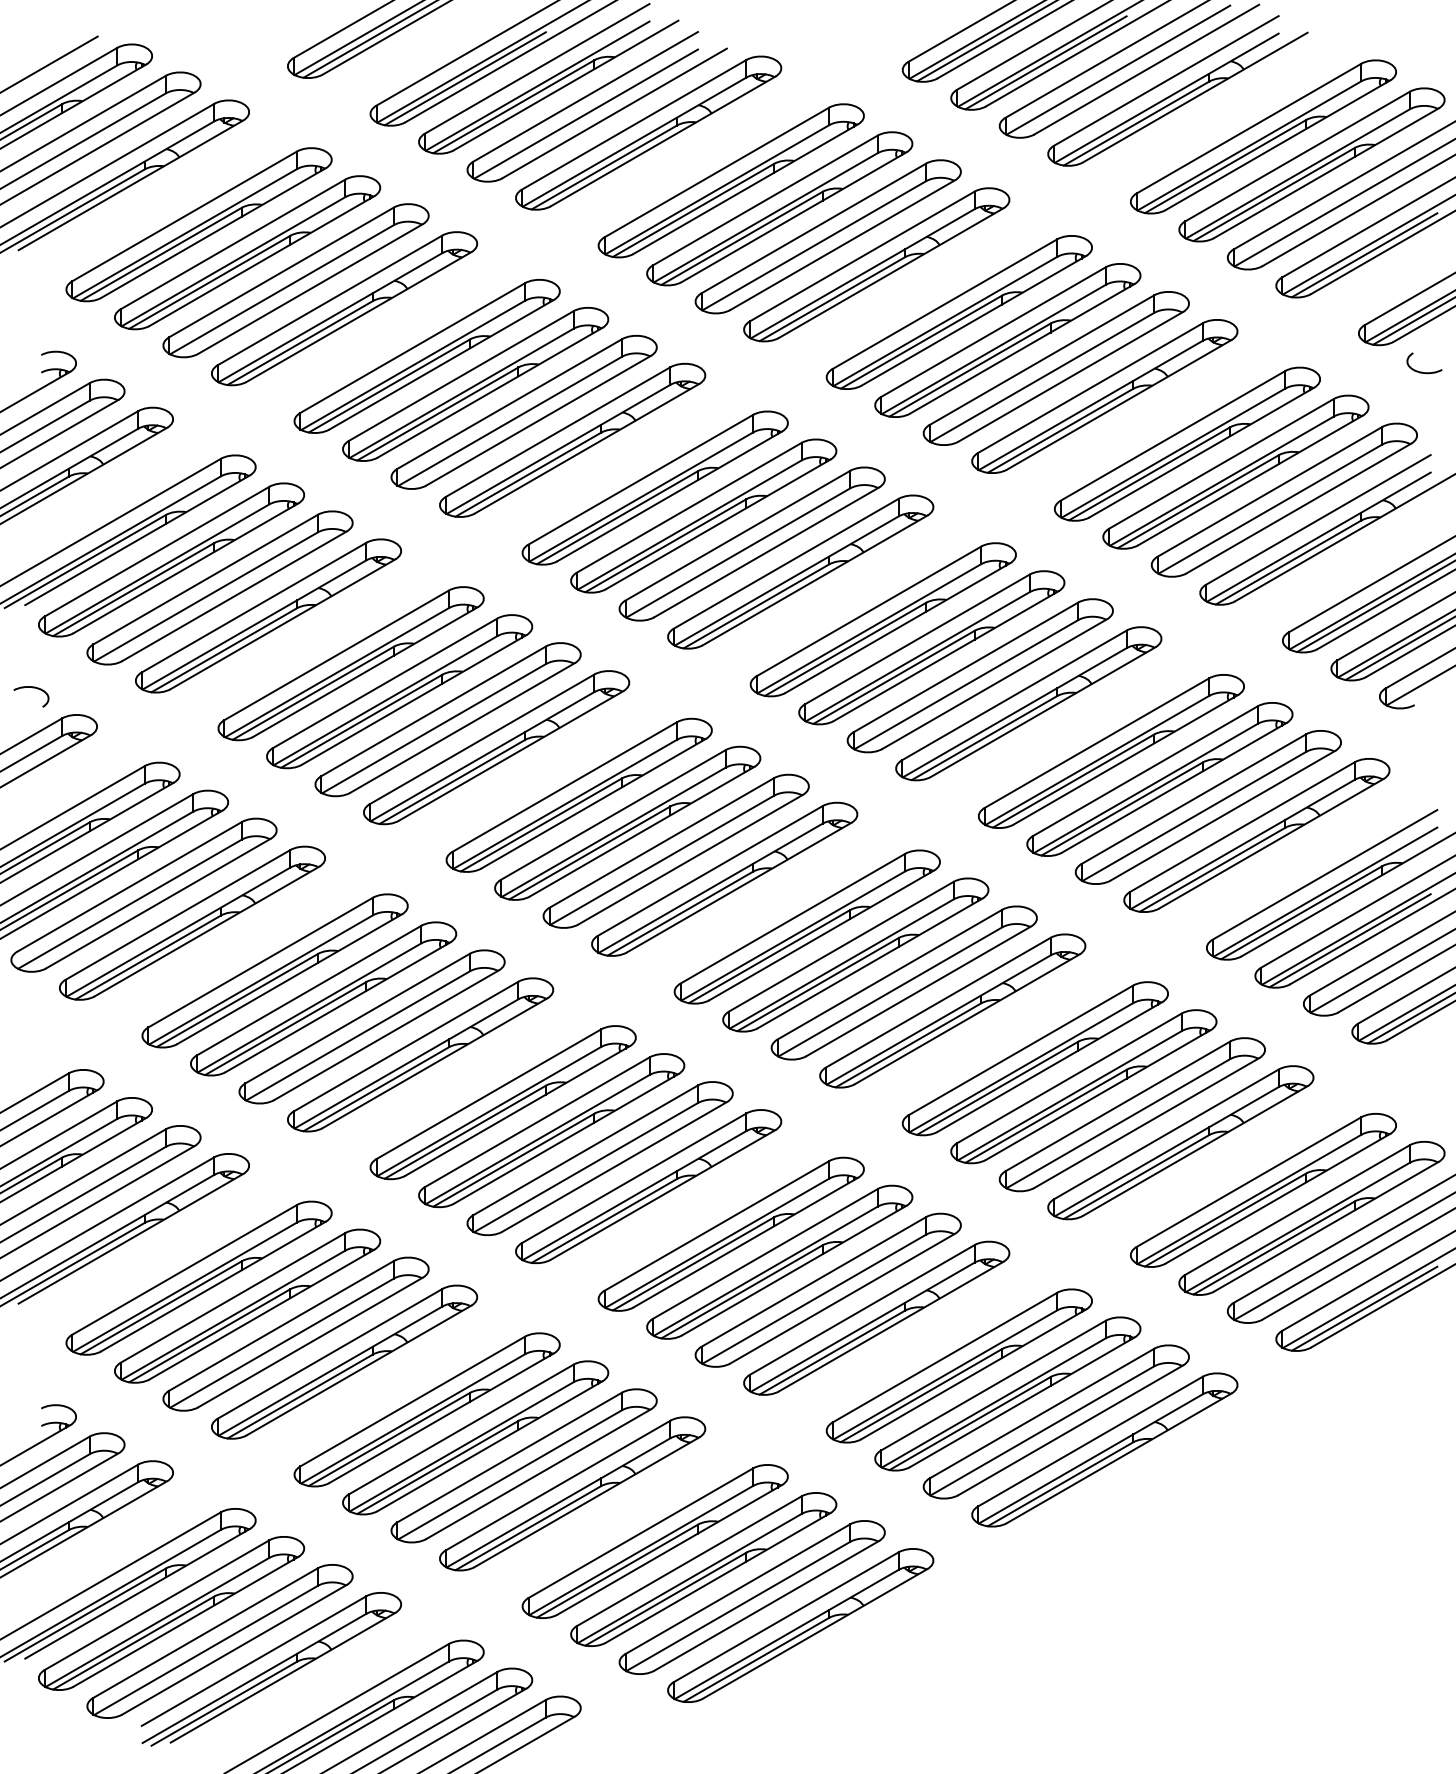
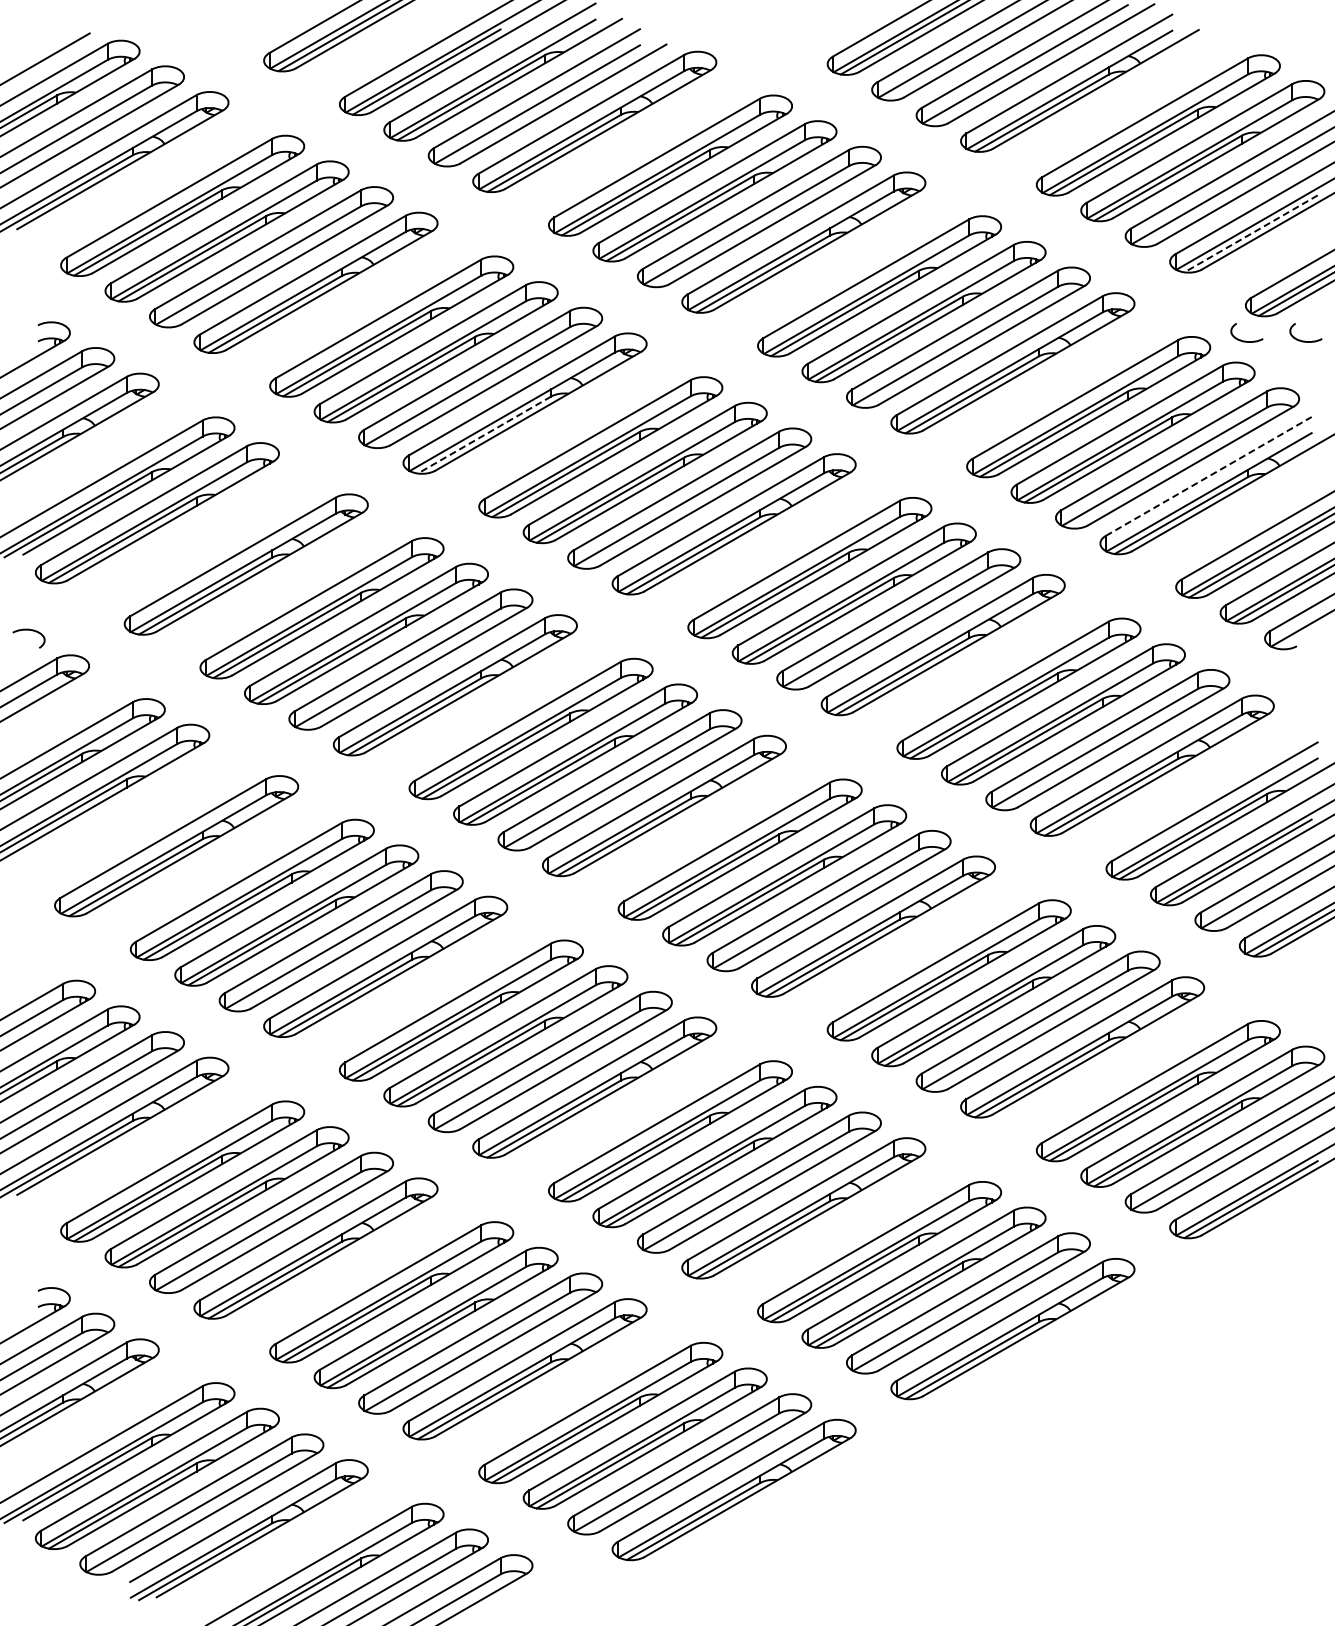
line: (1045, 62) -> (958, 57), removed
line: (1365, 254) -> (1251, 233), solid -> dashed
curve: (1358, 371) -> (1245, 340), added
line: (528, 475) -> (484, 435), solid -> dashed
line: (1318, 519) -> (1208, 476), solid -> dashed
part: (219, 587) -> (201, 538), removed
part: (143, 895) -> (131, 820), removed

